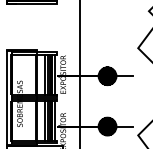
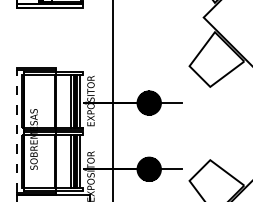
line: (44, 74) -> (66, 100), removed
line: (7, 97) -> (17, 131), solid -> dashed
line: (44, 120) -> (66, 161), removed

